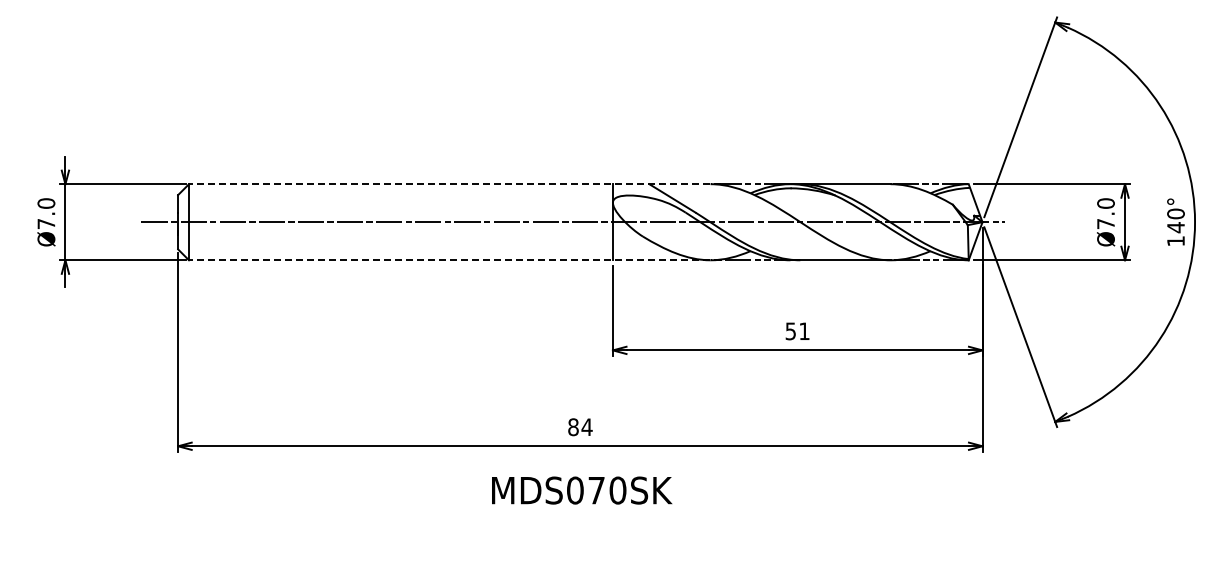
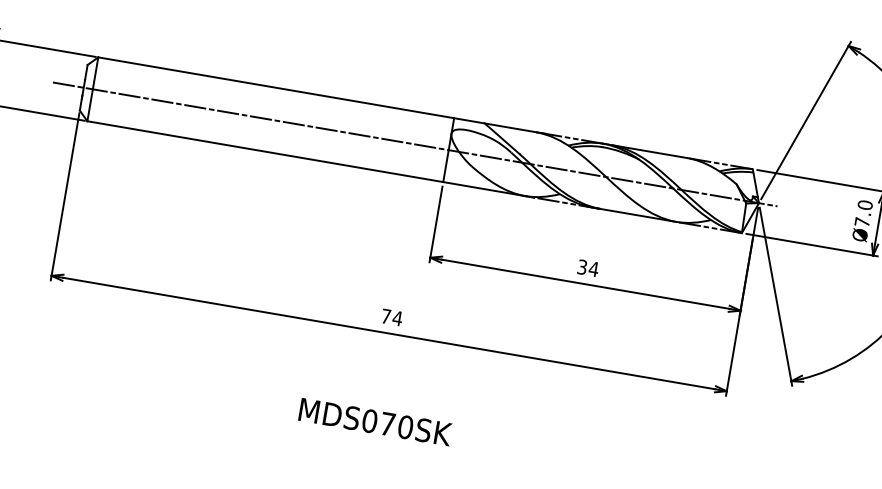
line: (454, 184) -> (321, 95), dashed -> solid
line: (454, 260) -> (310, 159), dashed -> solid
text: (798, 330) -> (588, 267), 51 -> 34
text: (573, 427) -> (386, 316), 84 -> 74
text: (582, 490) -> (375, 422), moved

